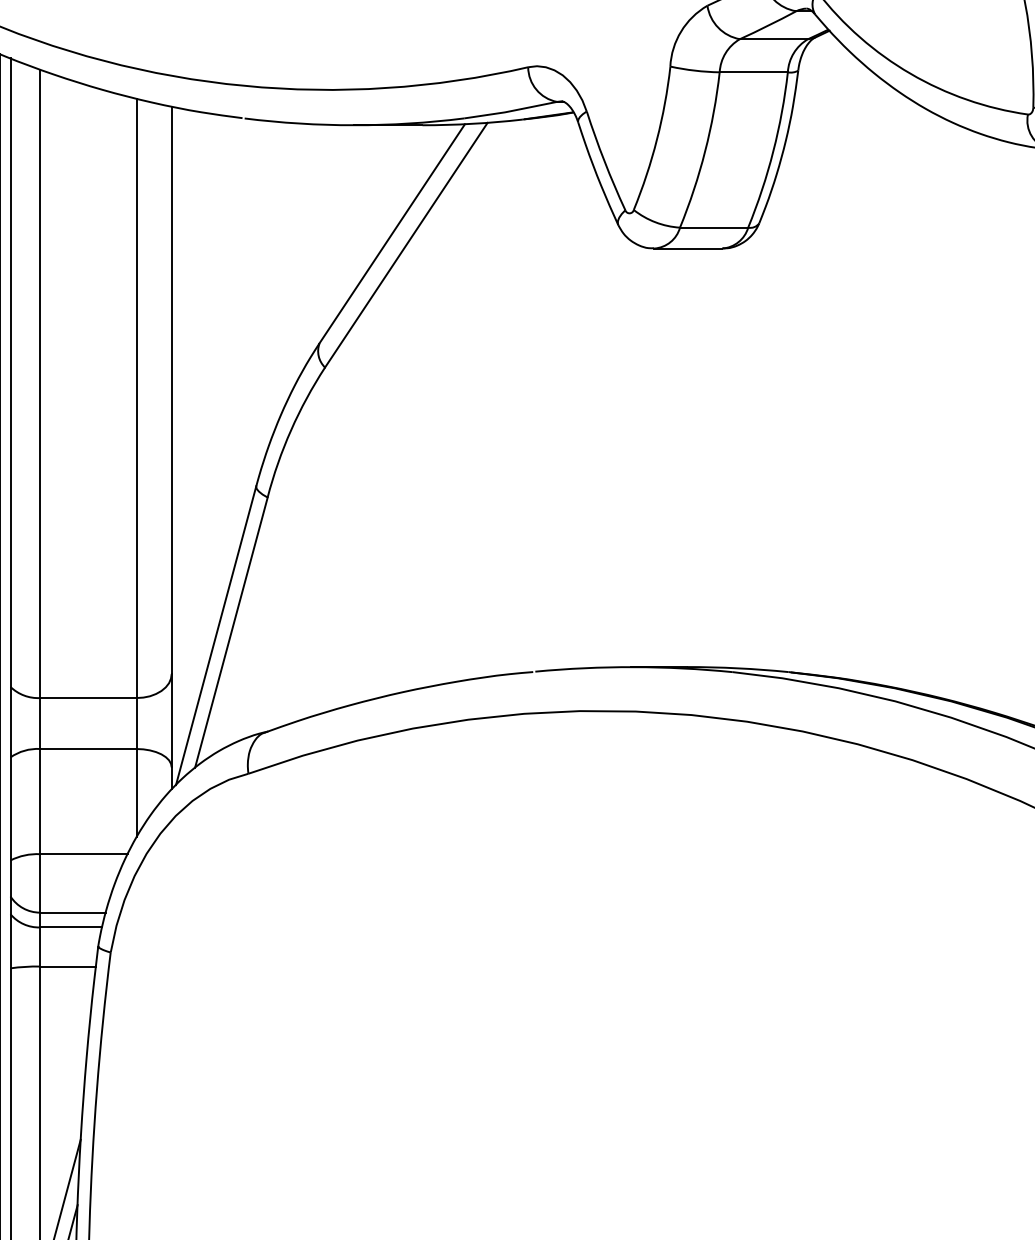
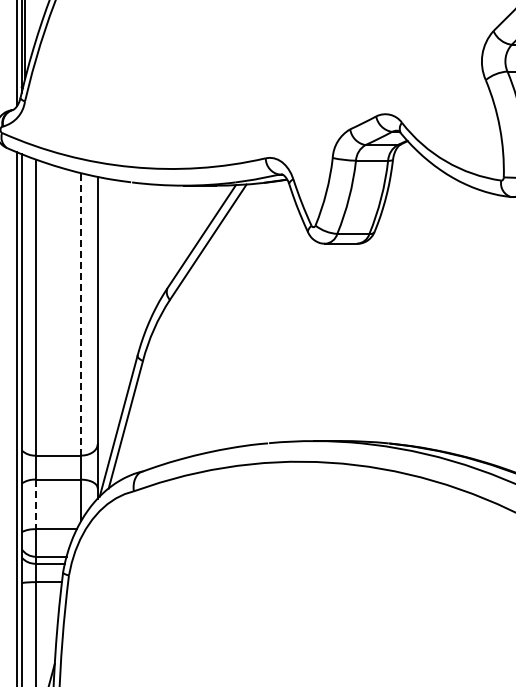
line: (137, 396) -> (81, 313), solid -> dashed
line: (39, 801) -> (35, 504), solid -> dashed

